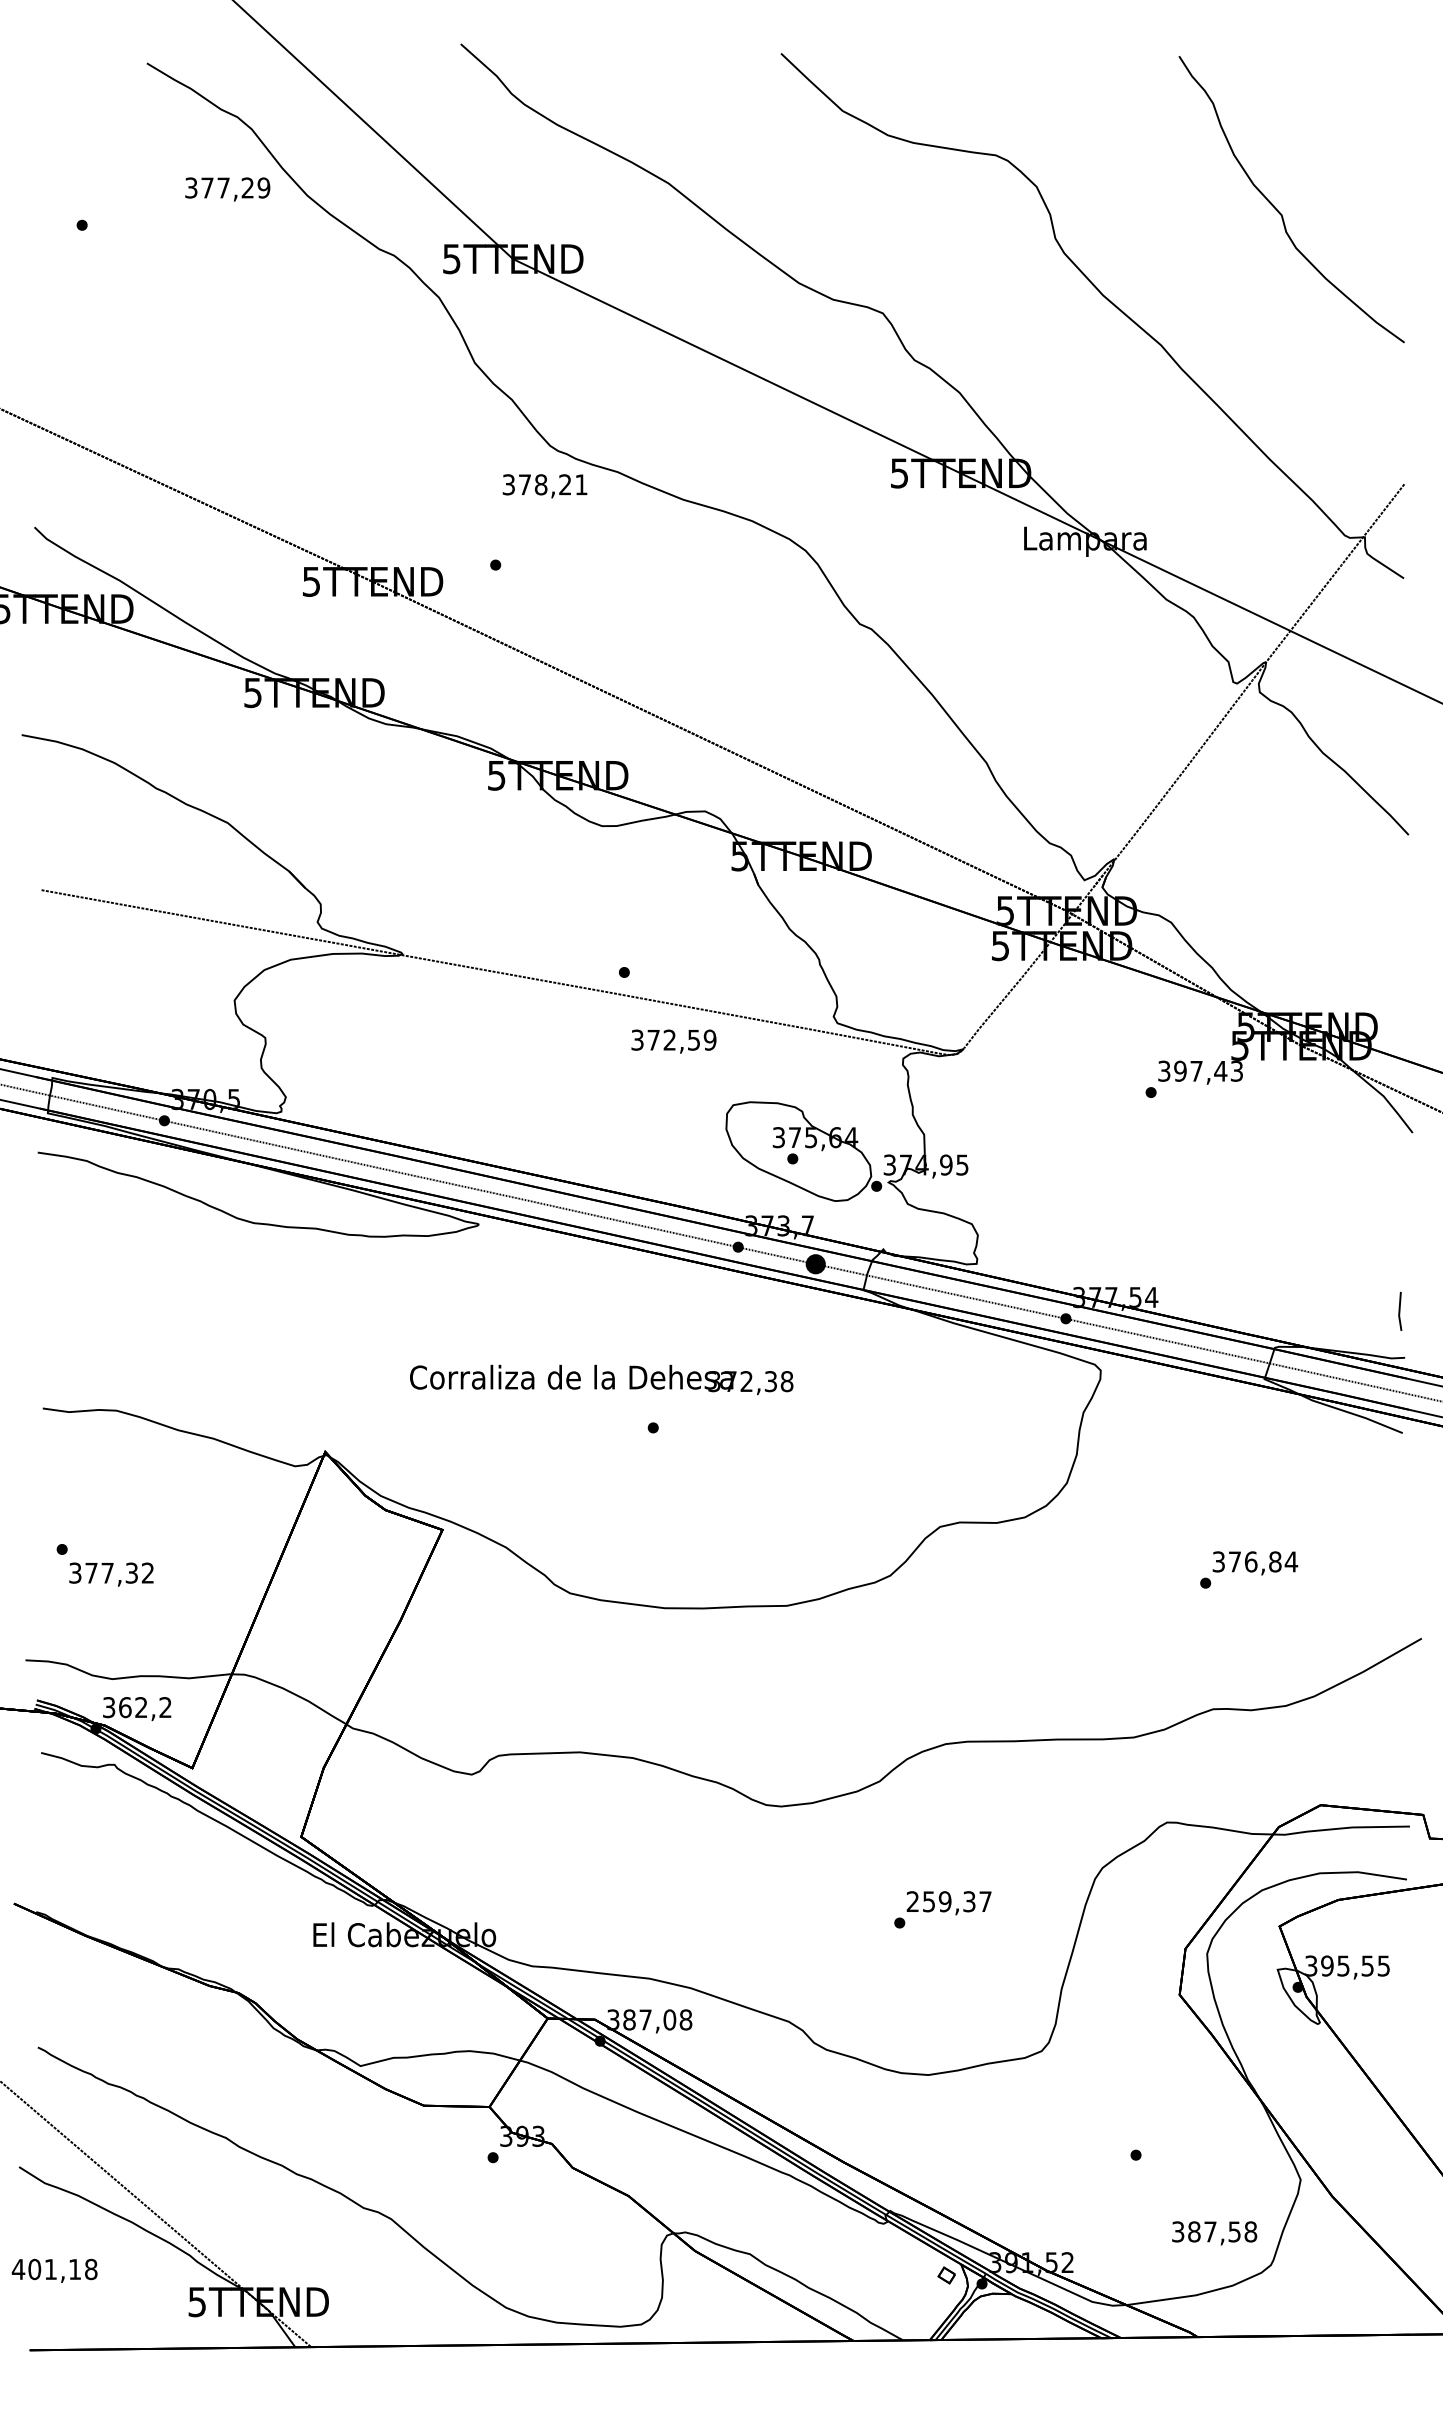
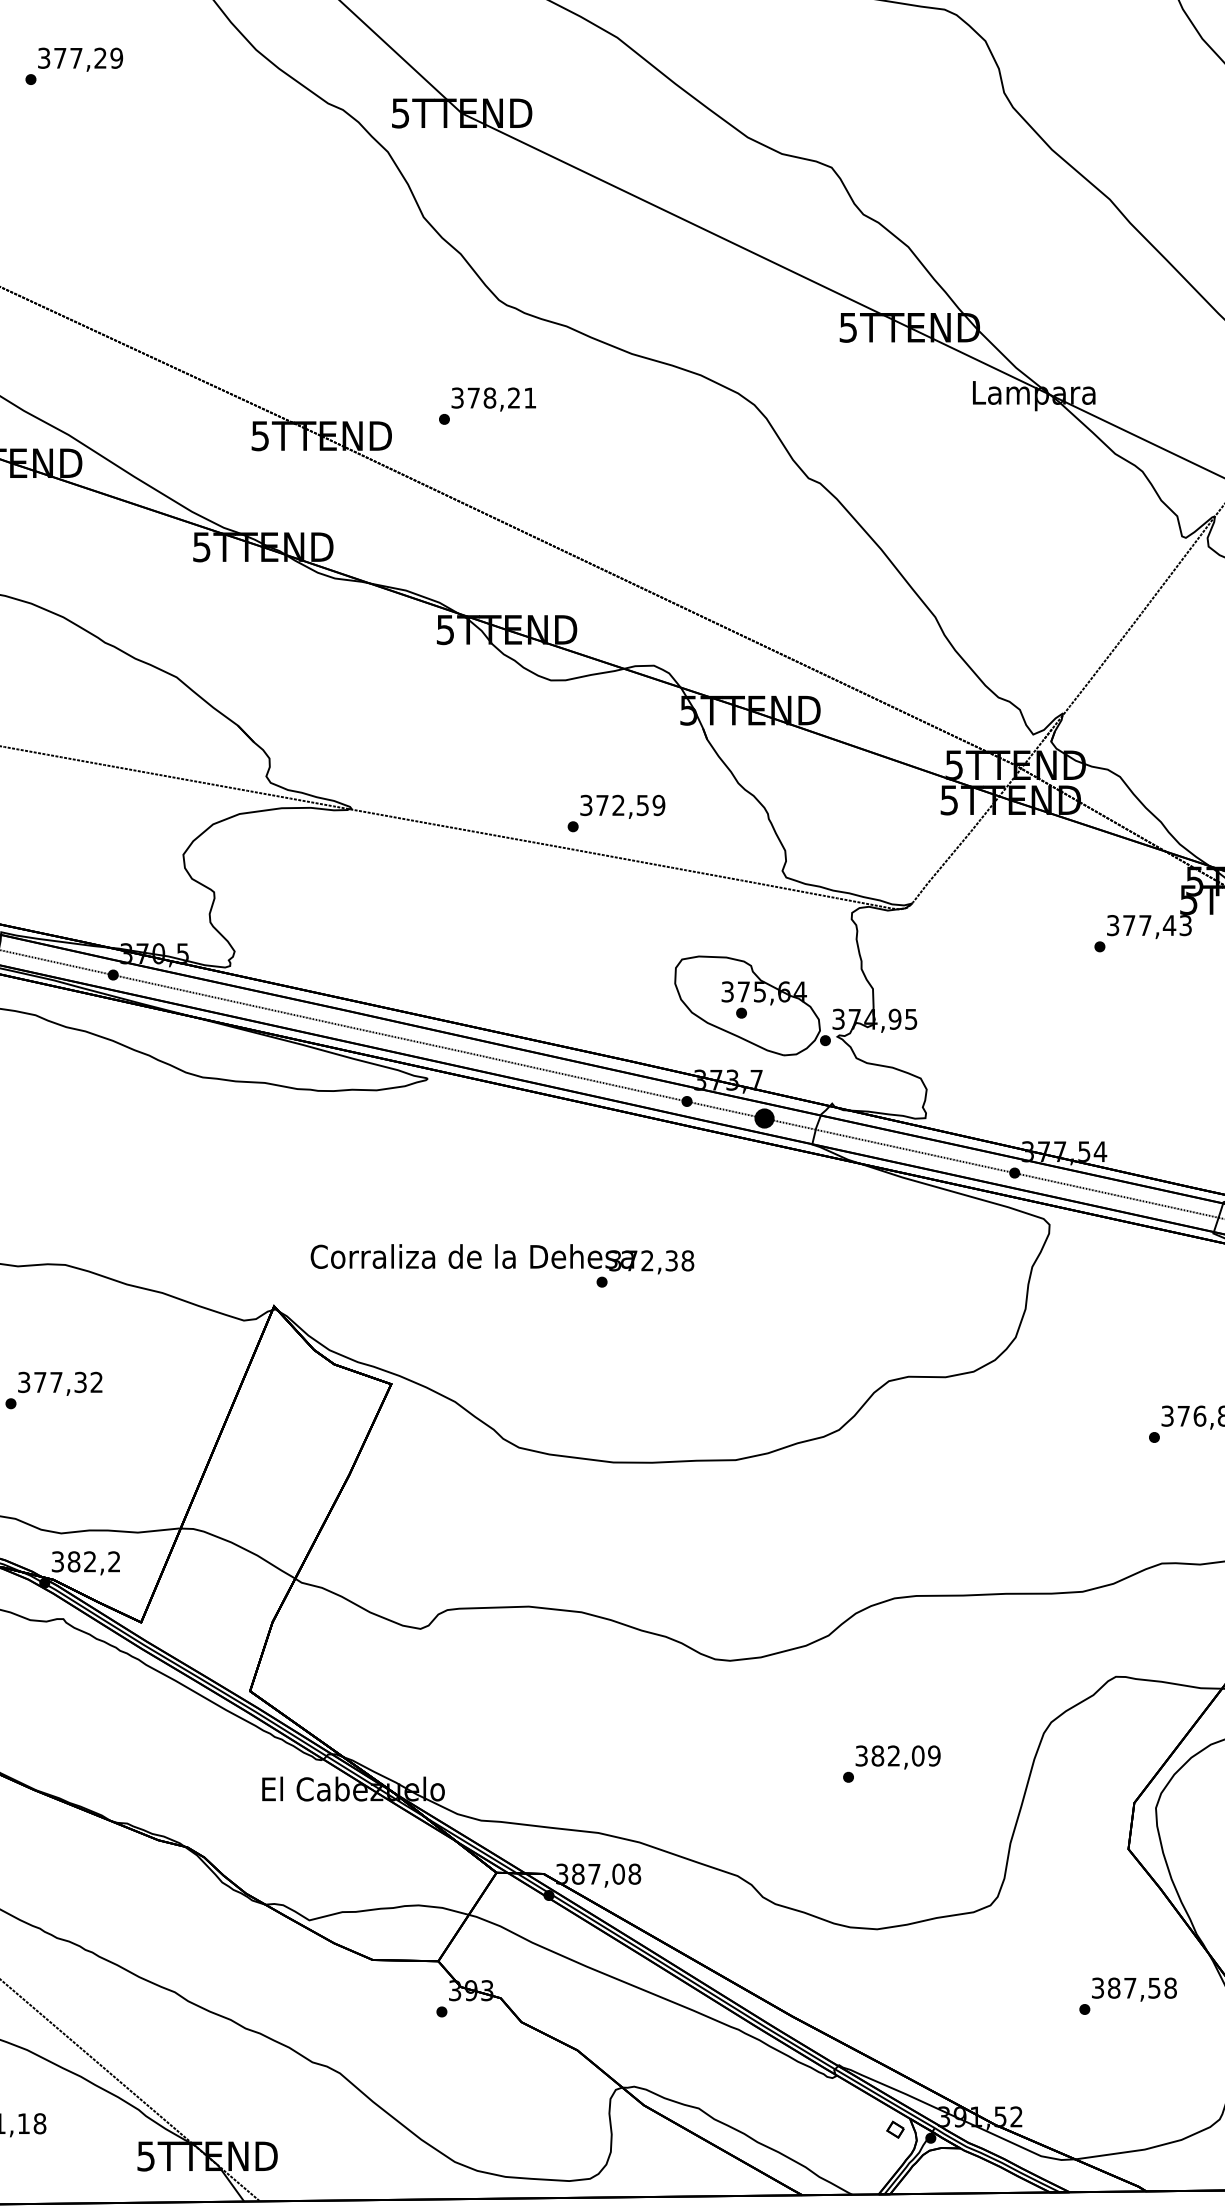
text: (227, 189) -> (80, 59), moved
text: (544, 486) -> (493, 399), moved
text: (673, 1041) -> (622, 806), moved
text: (1180, 1070) -> (1129, 924), 397,43 -> 377,43
text: (601, 1379) -> (502, 1258), moved
text: (111, 1574) -> (60, 1383), moved
text: (125, 1707) -> (74, 1561), 362,2 -> 382,2
text: (948, 1901) -> (897, 1755), 259,37 -> 382,09
text: (1214, 2233) -> (1134, 1989), moved

